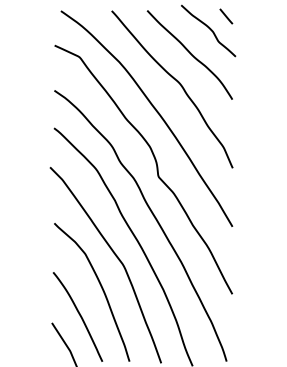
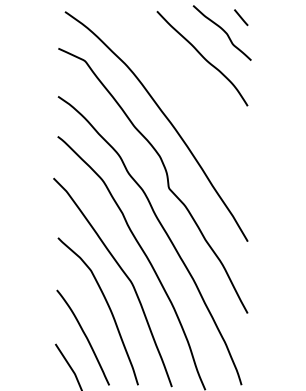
curve: (178, 83) -> (190, 88), removed

